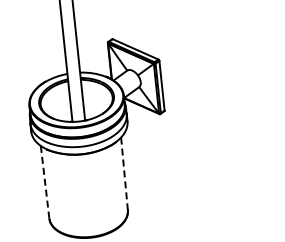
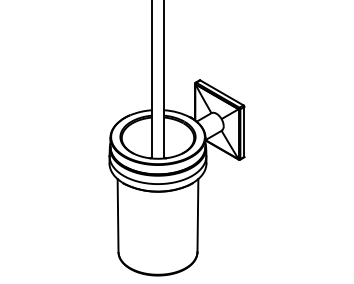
line: (124, 173) -> (197, 215), dashed -> solid
line: (45, 182) -> (118, 215), dashed -> solid

